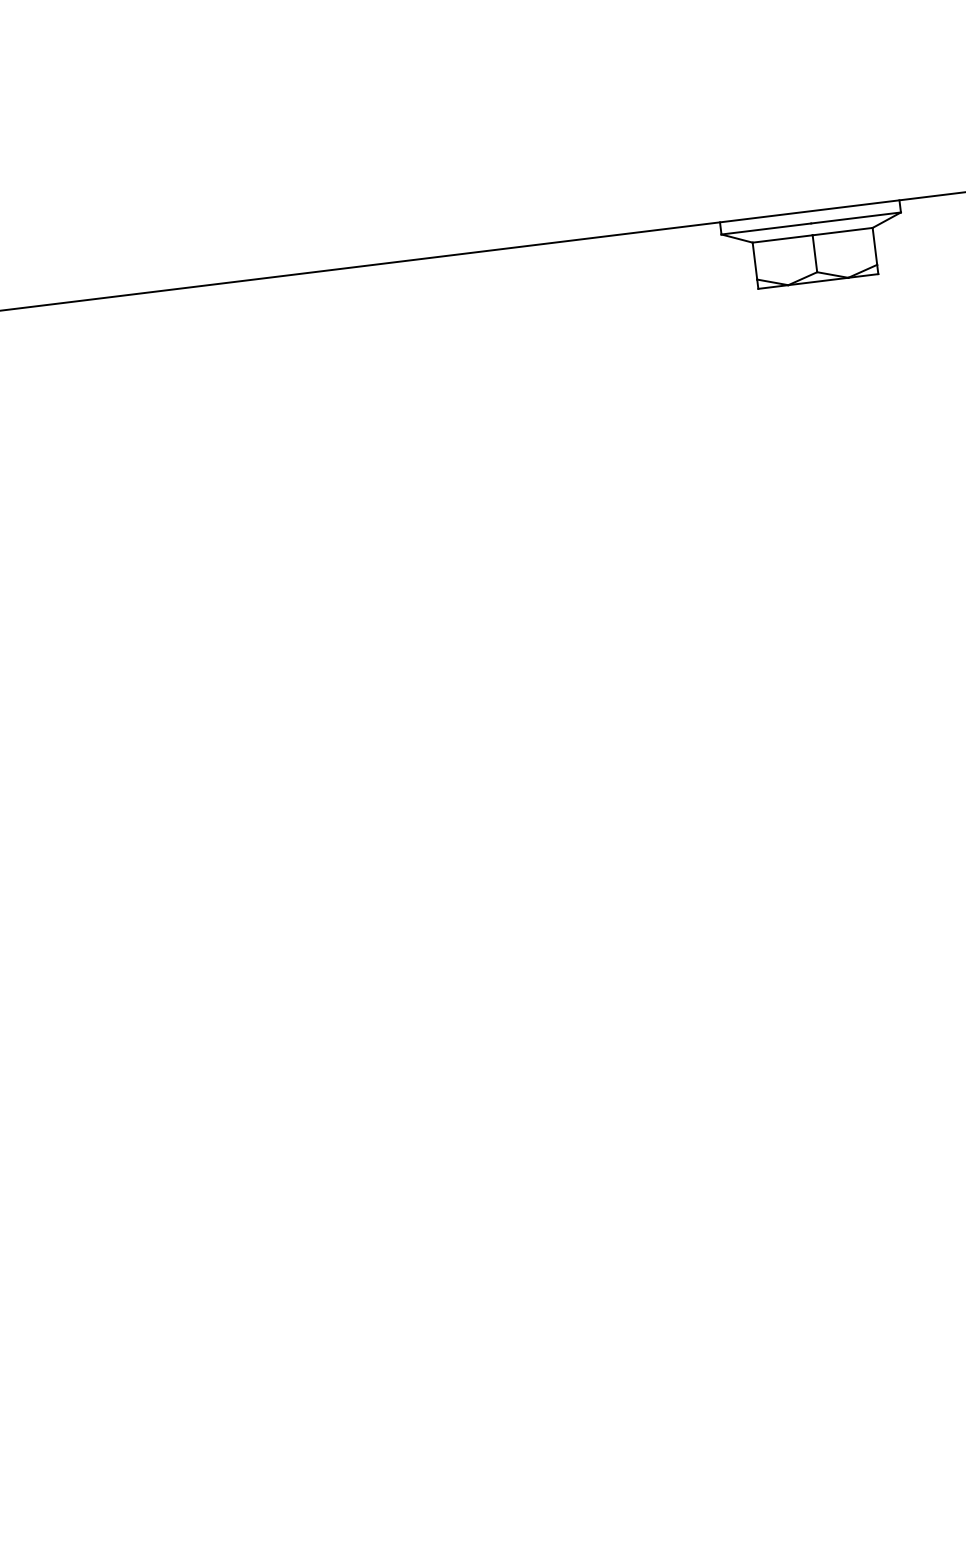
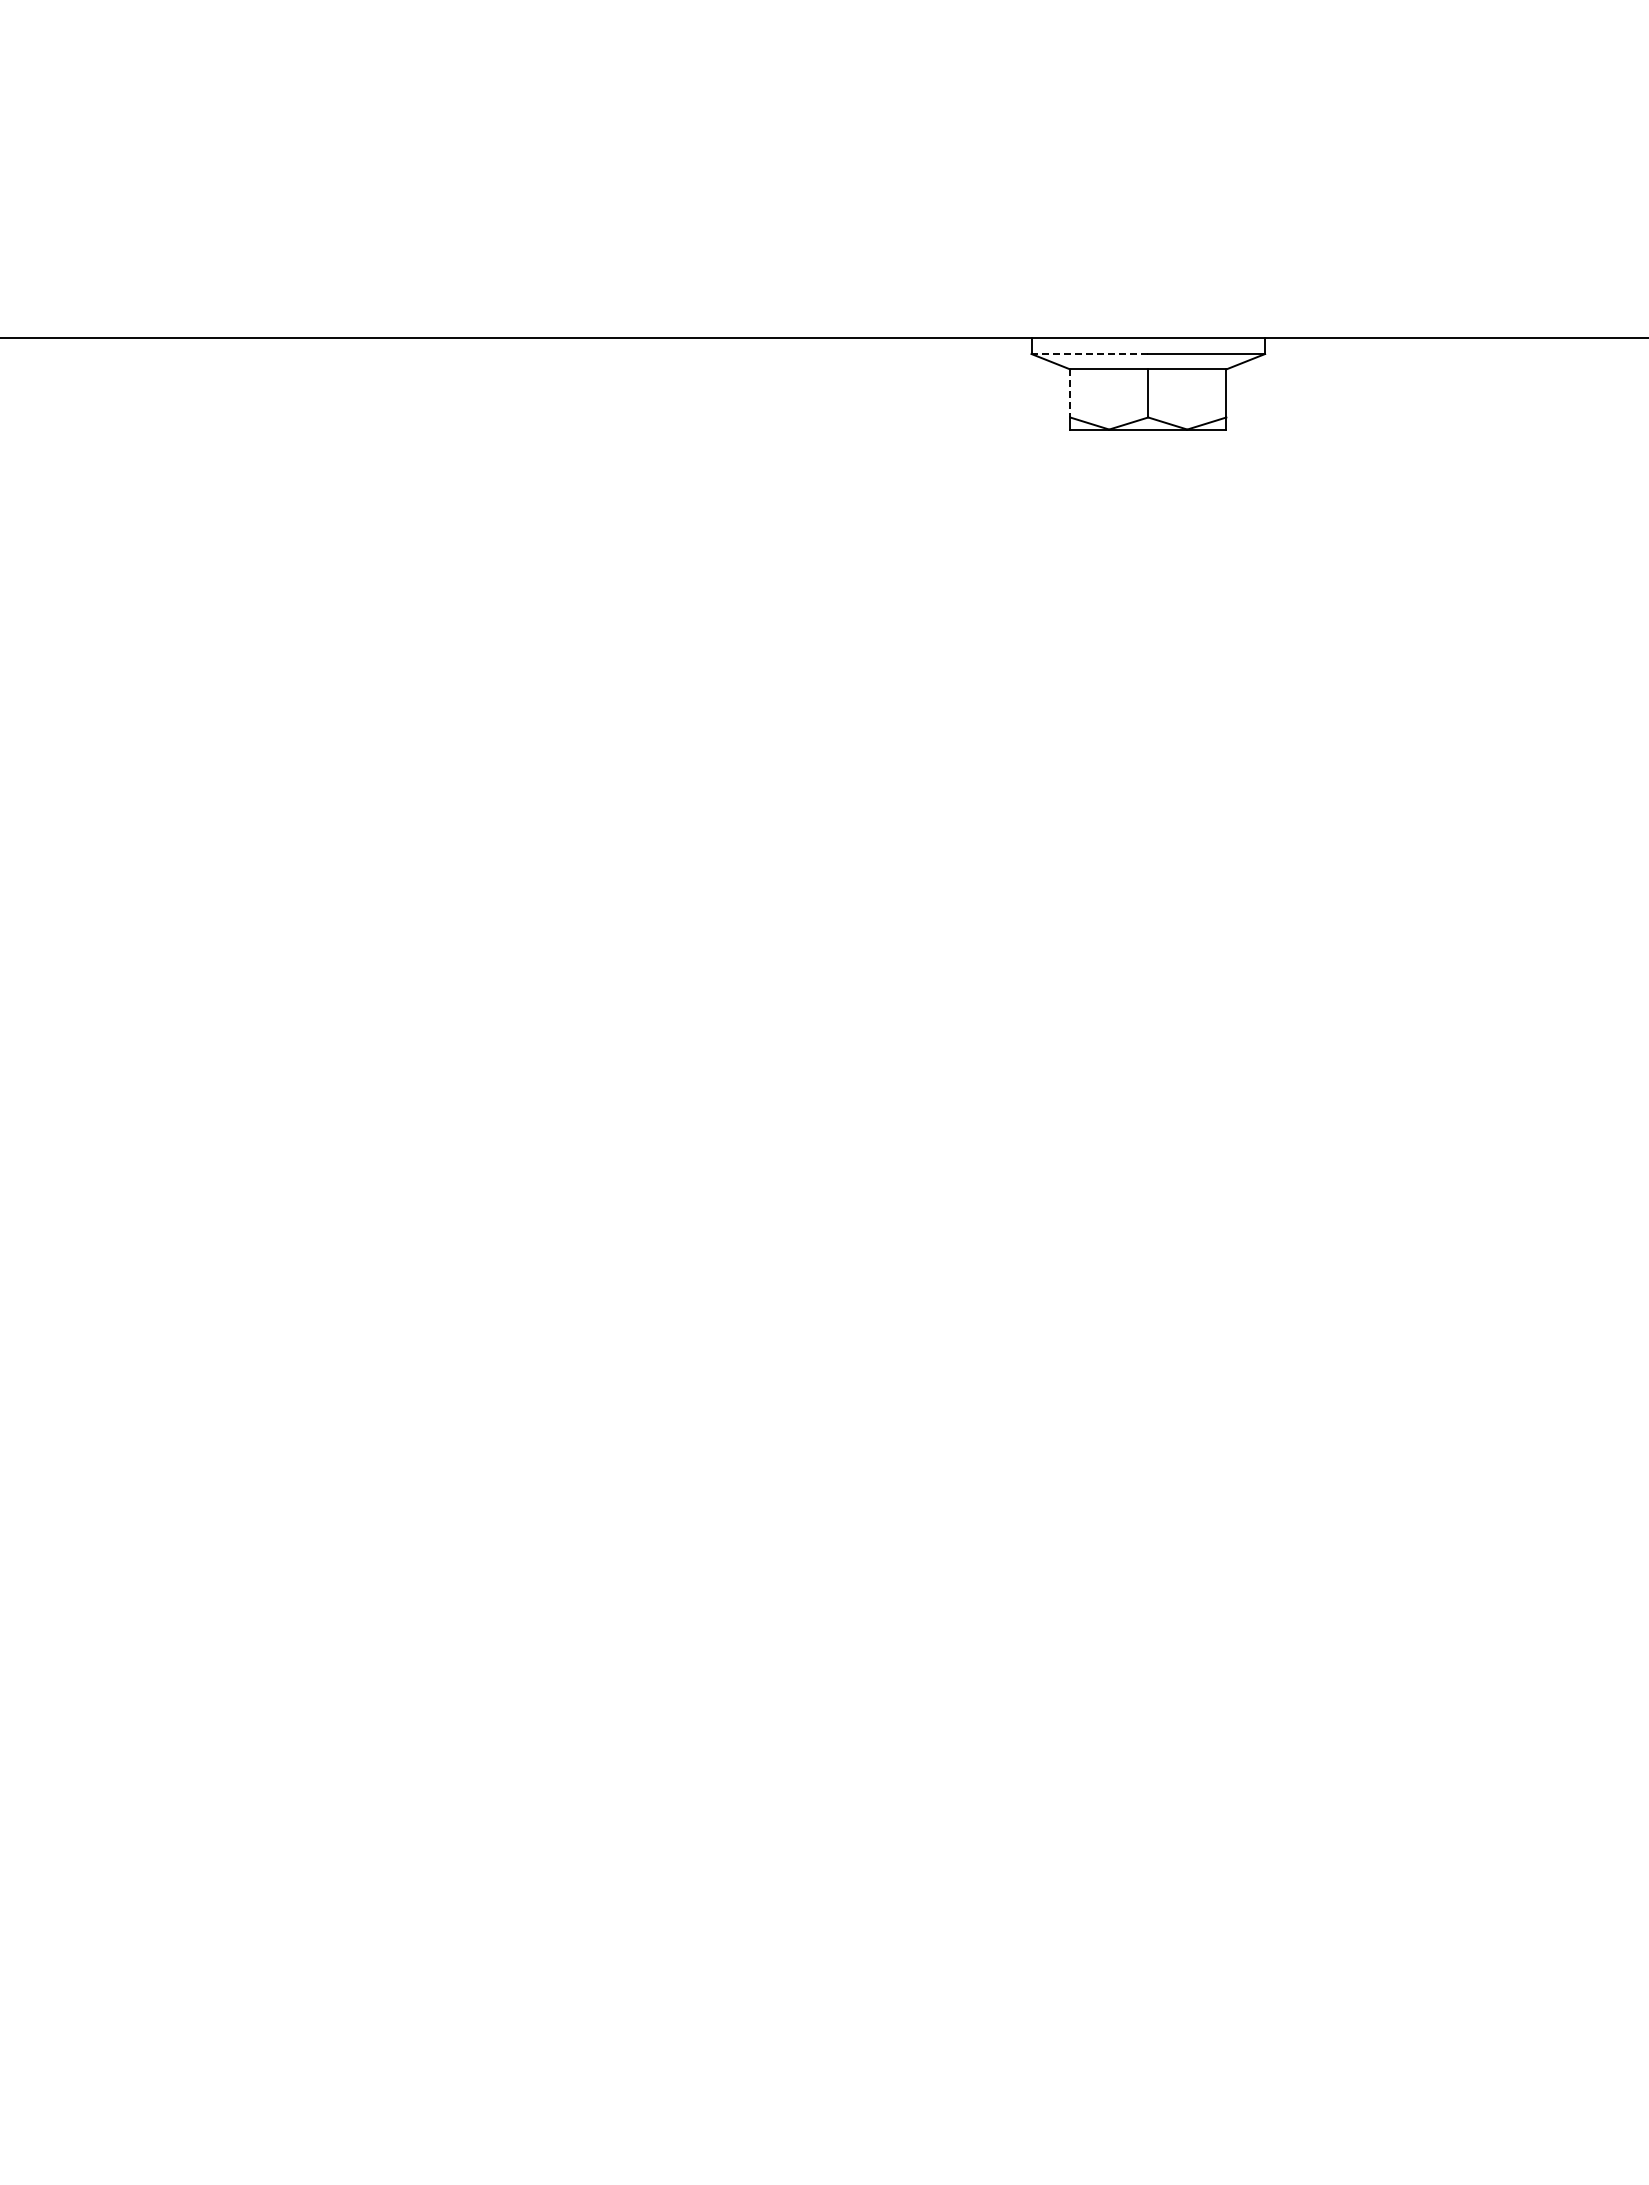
line: (766, 229) -> (1089, 354), solid -> dashed
line: (755, 261) -> (1070, 393), solid -> dashed

